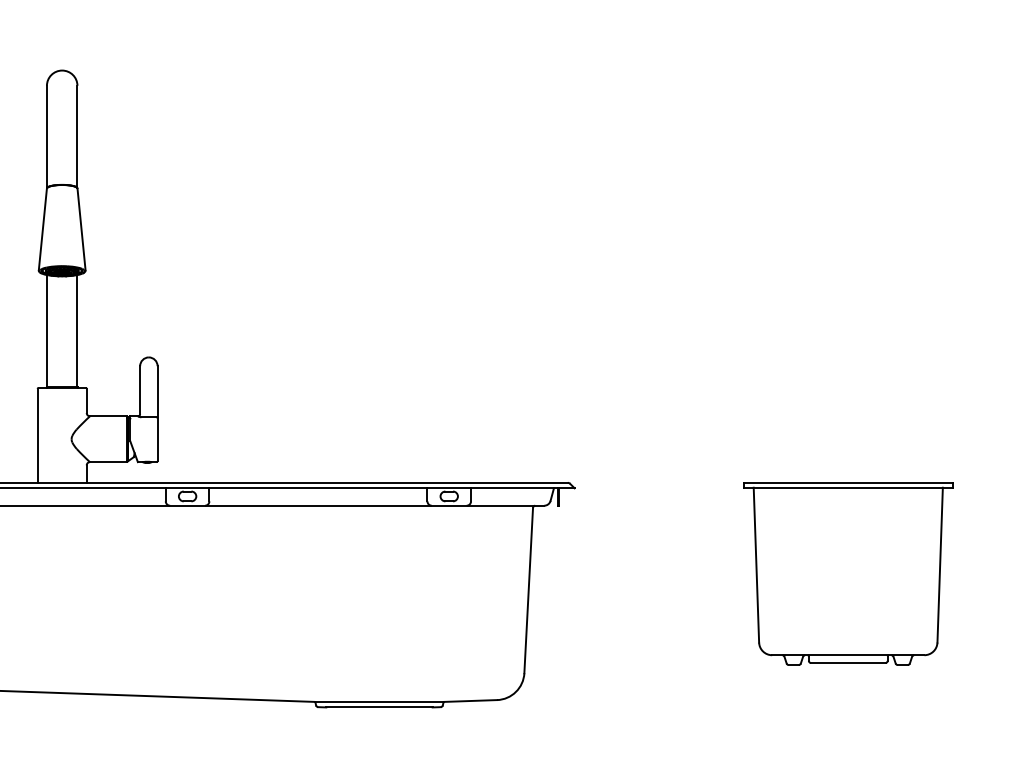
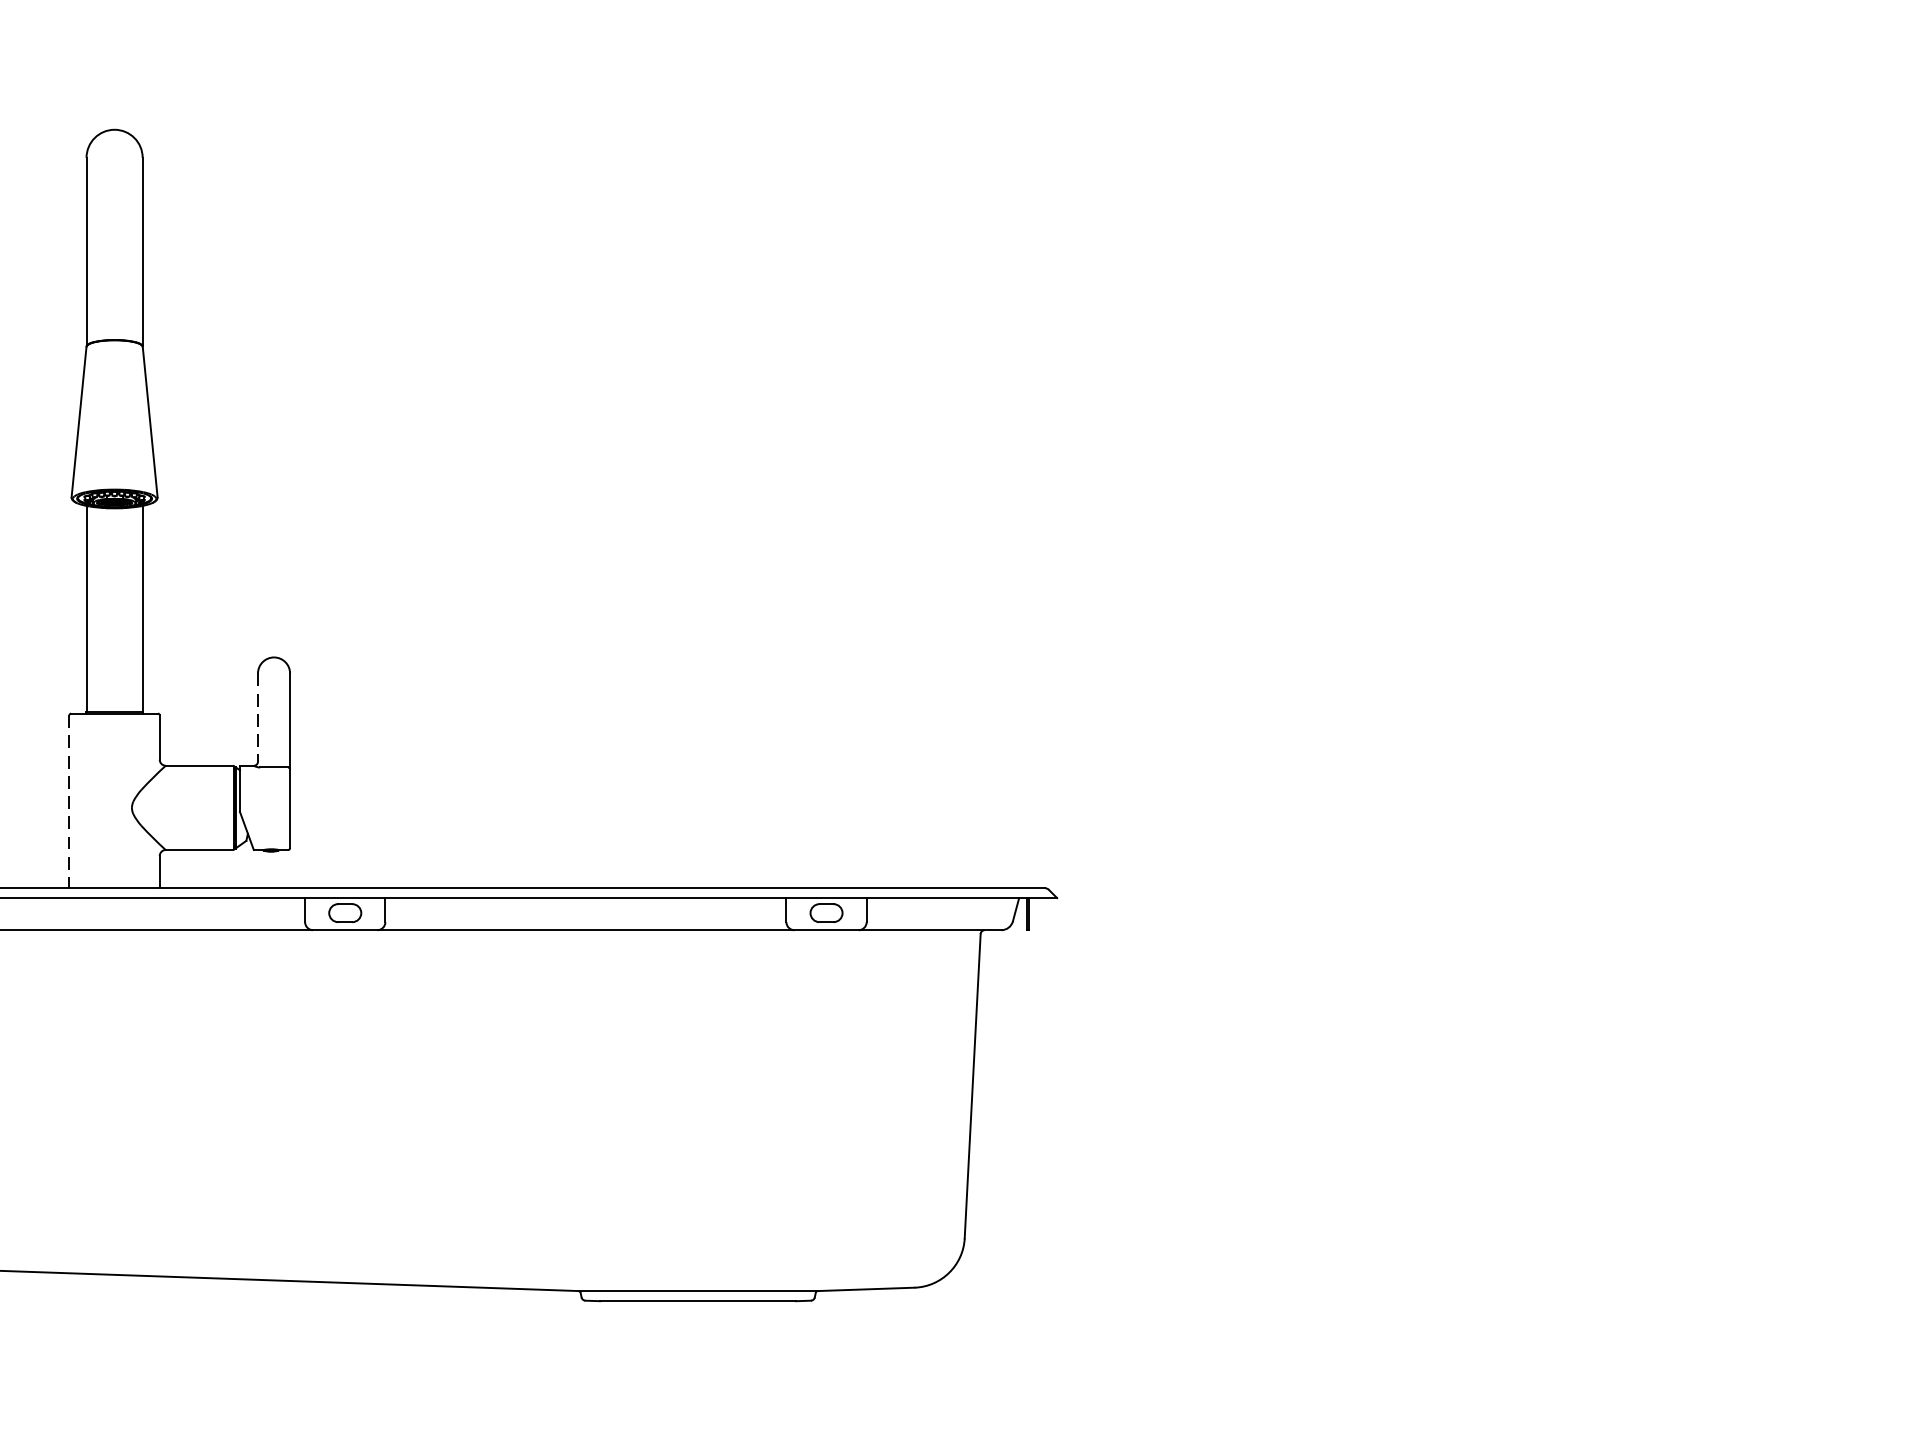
line: (140, 390) -> (258, 718), solid -> dashed
line: (37, 435) -> (69, 801), solid -> dashed
part: (848, 573) -> (1560, 1054), removed

